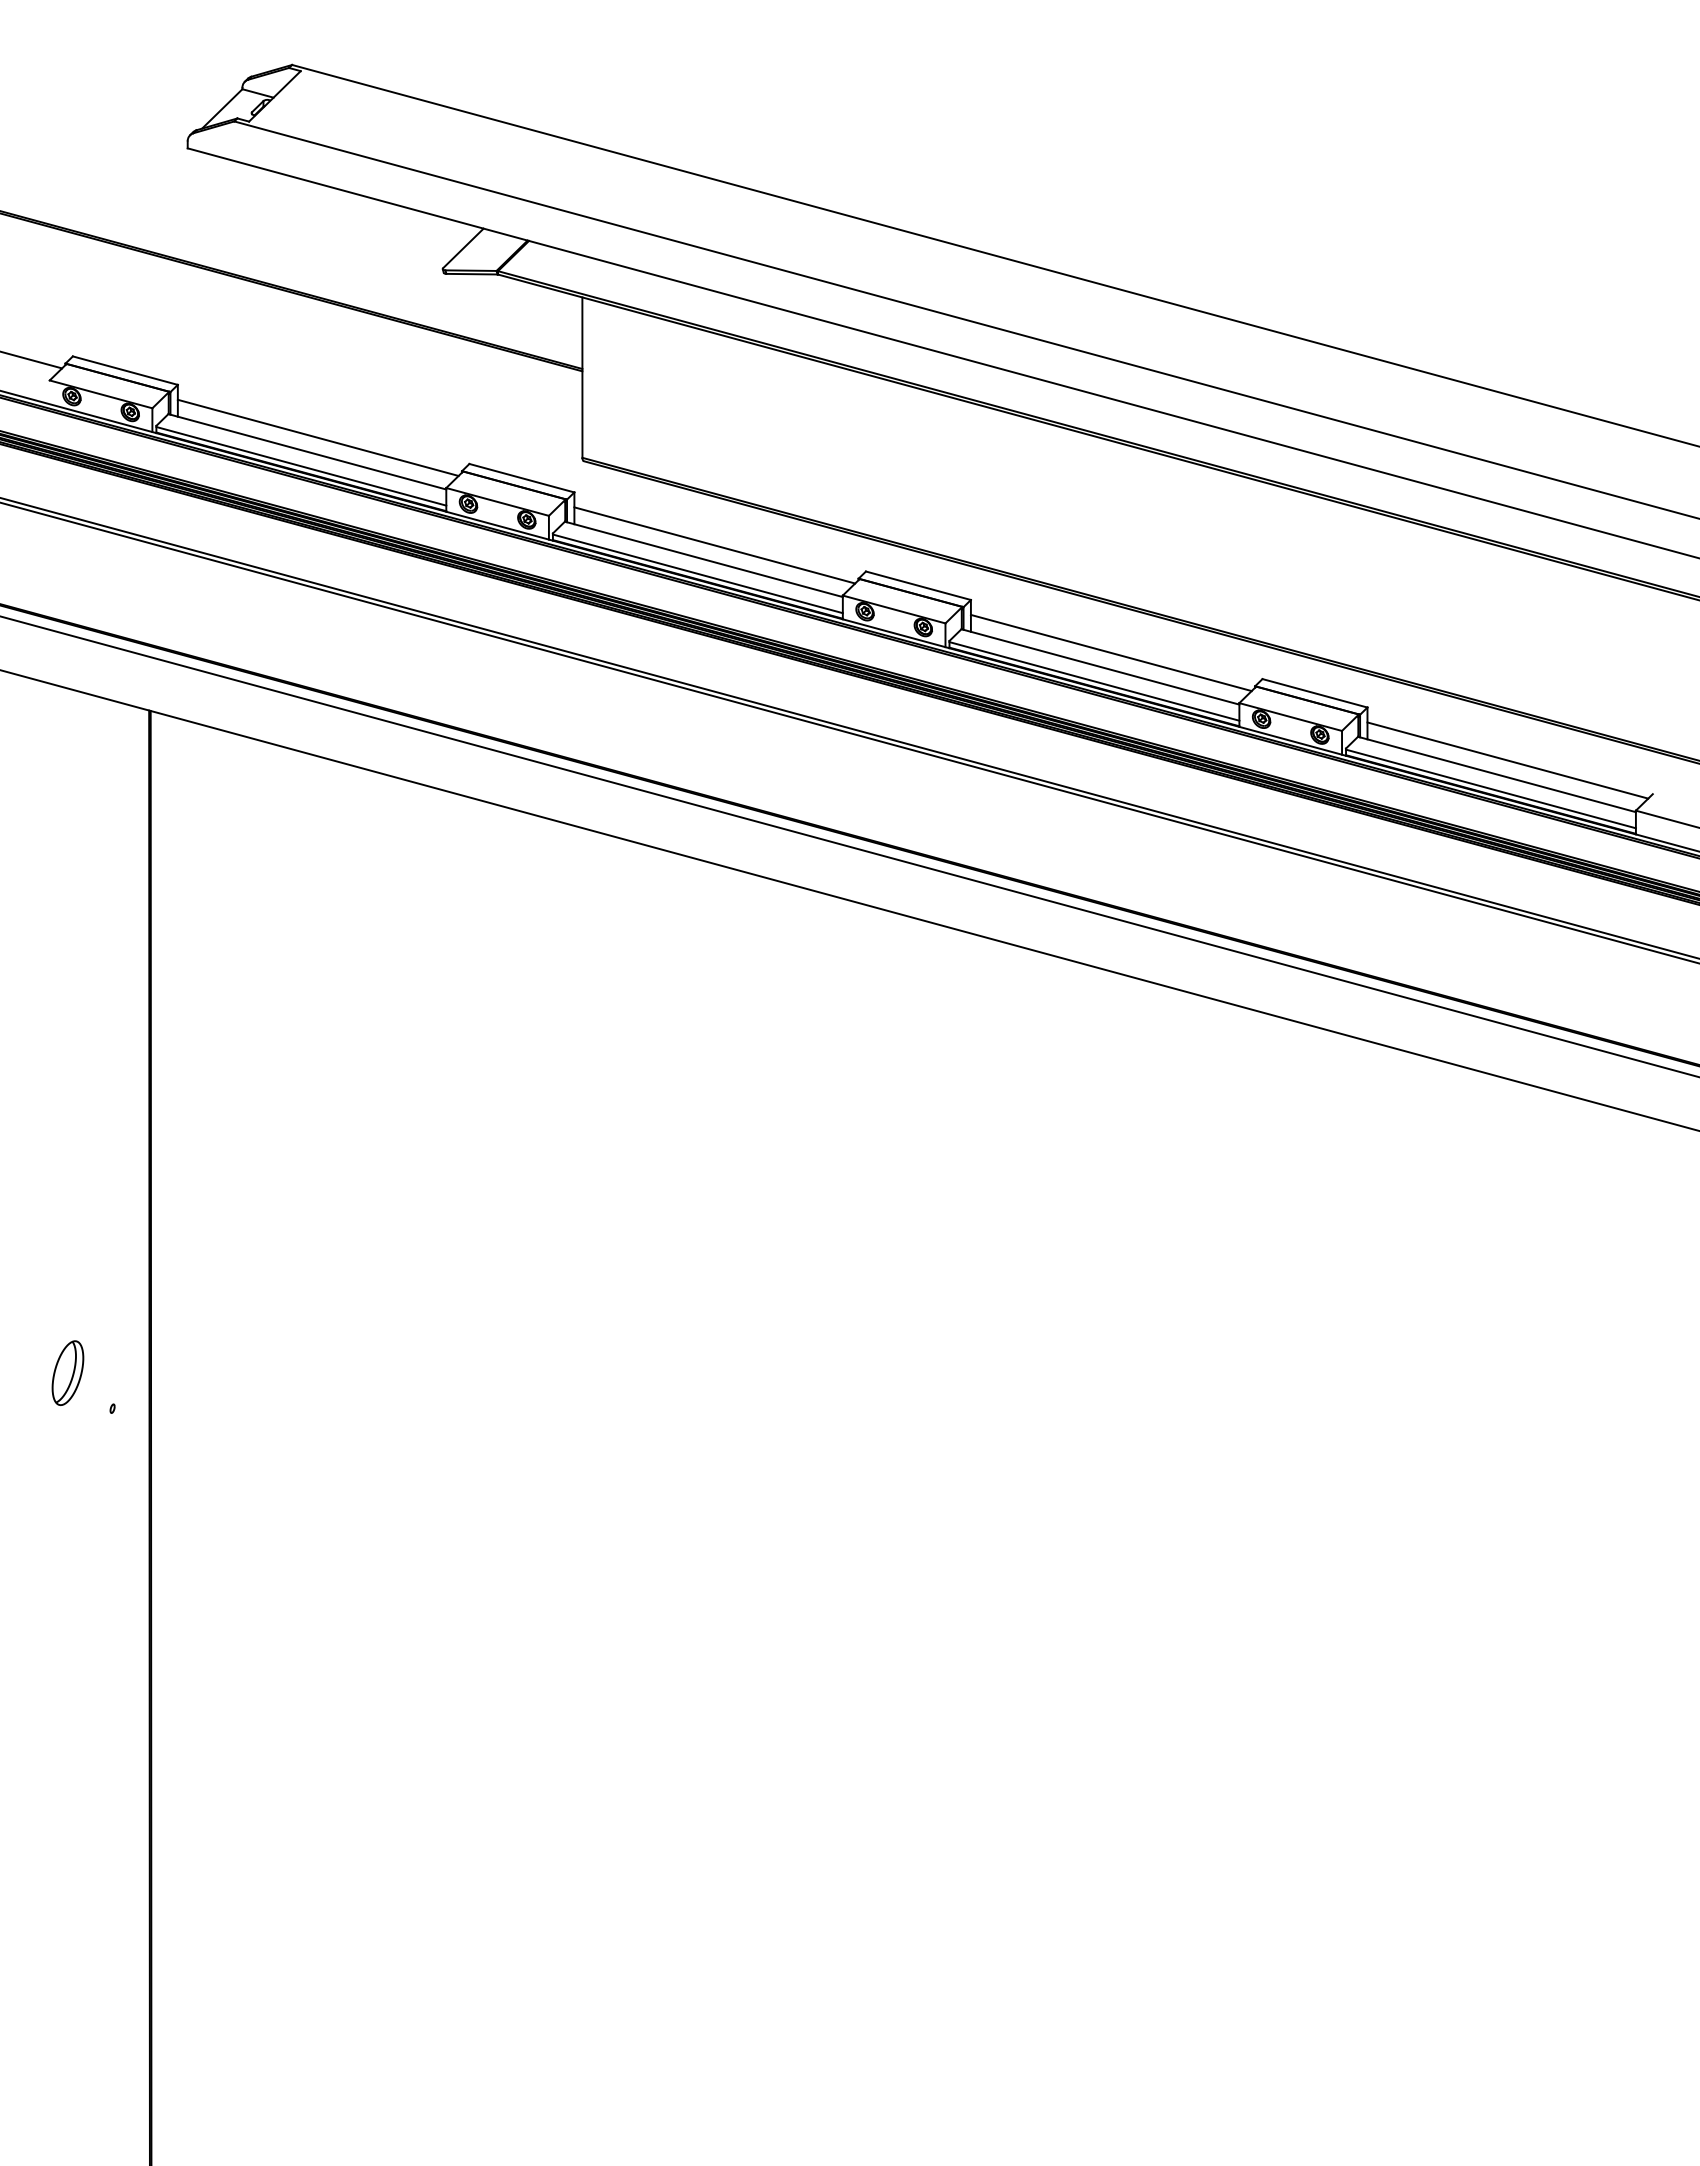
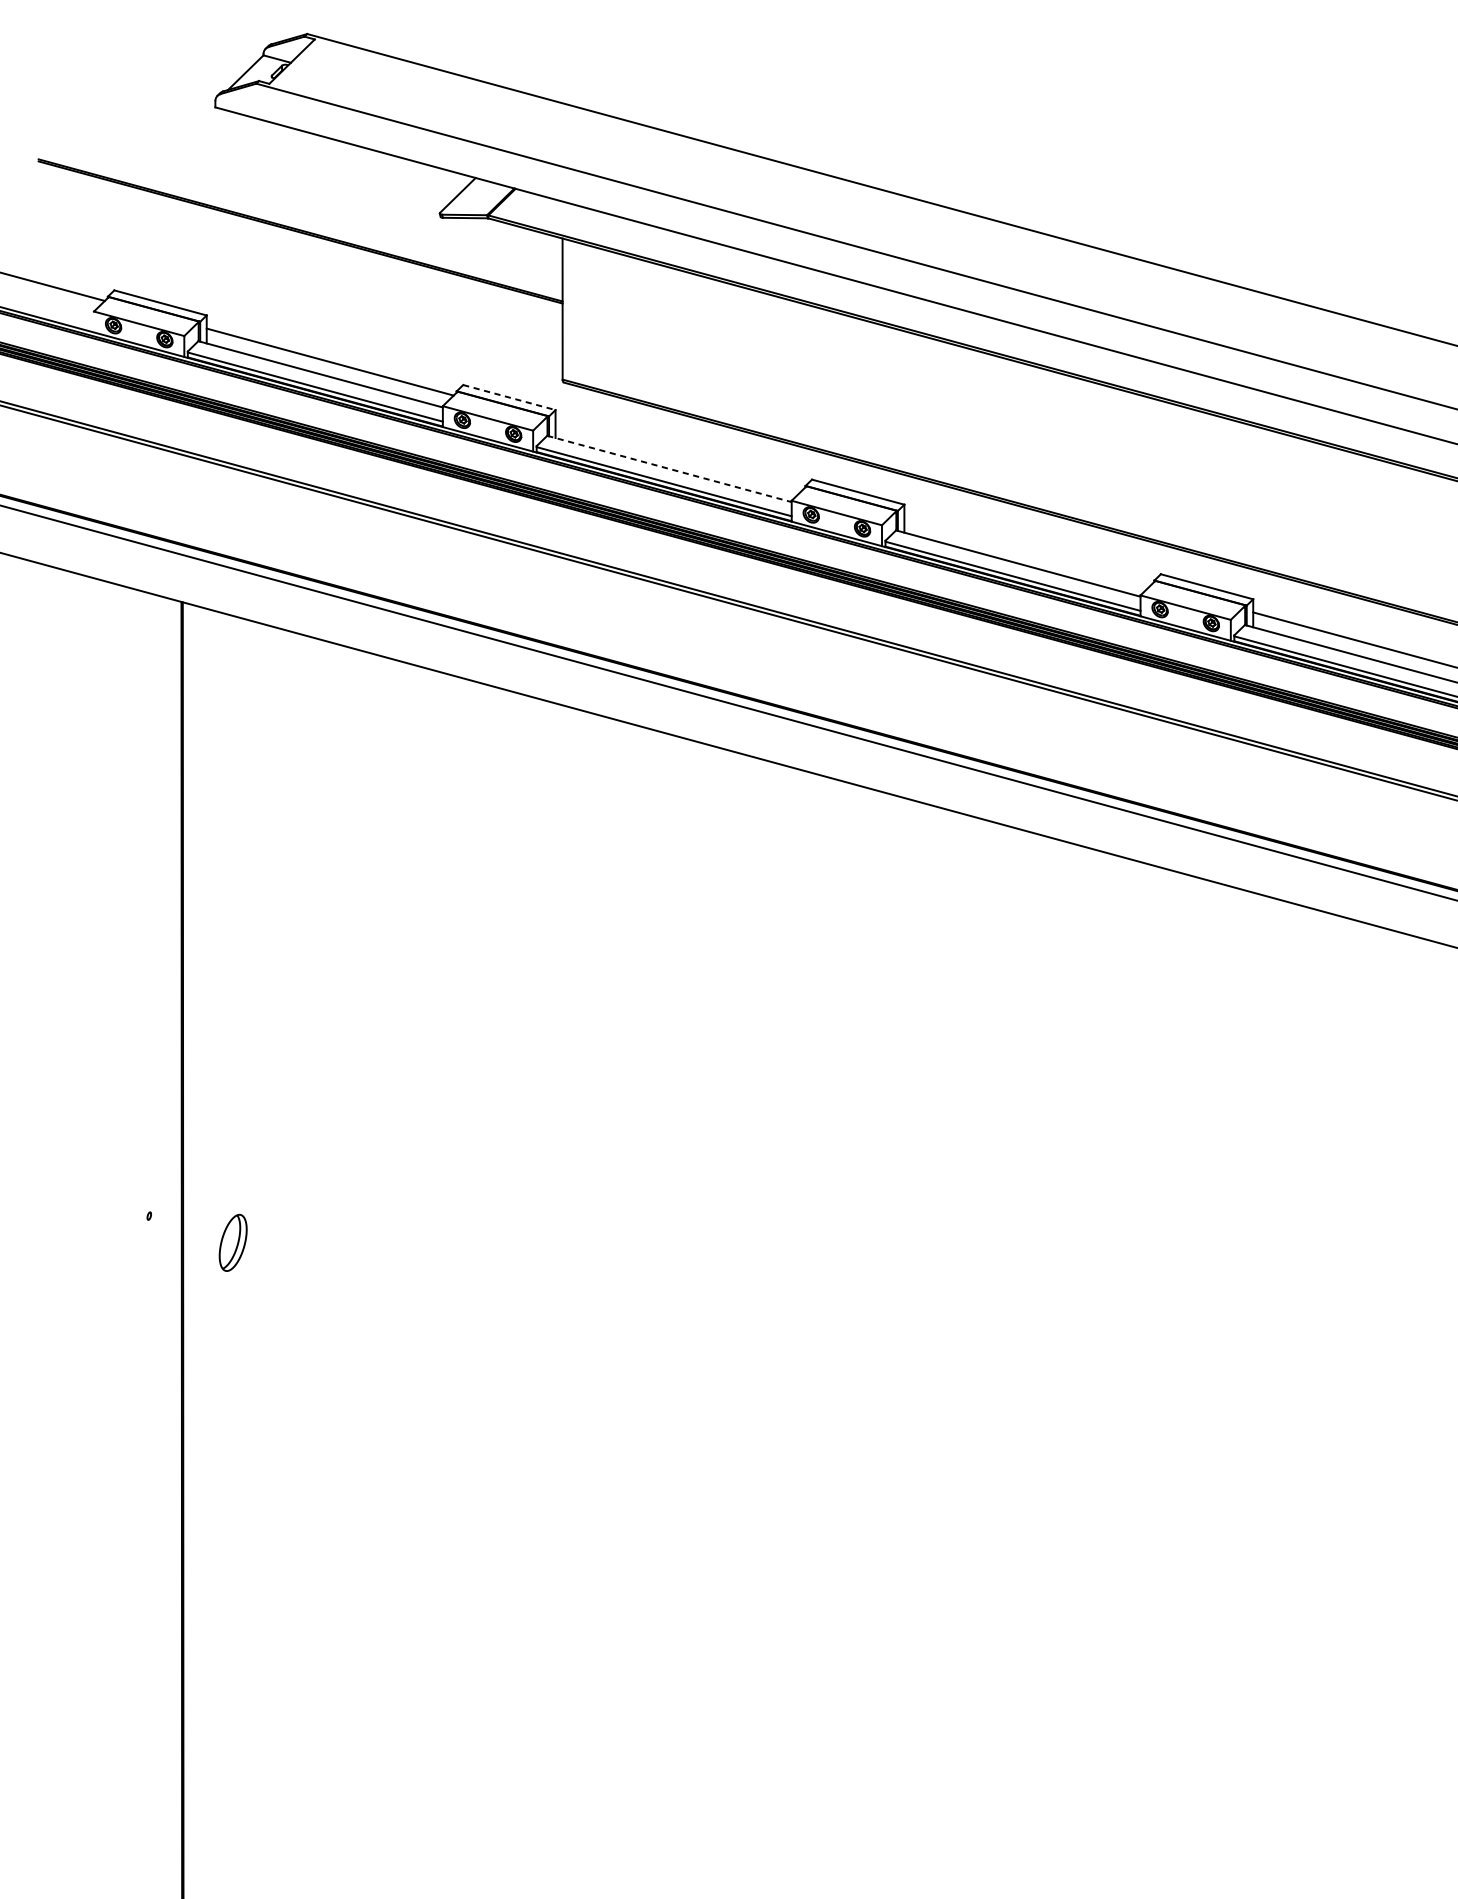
line: (522, 478) -> (509, 397), solid -> dashed
line: (714, 545) -> (678, 456), removed
line: (703, 559) -> (669, 469), solid -> dashed
line: (1110, 652) -> (1027, 550), removed
part: (67, 1372) -> (232, 1242), moved

